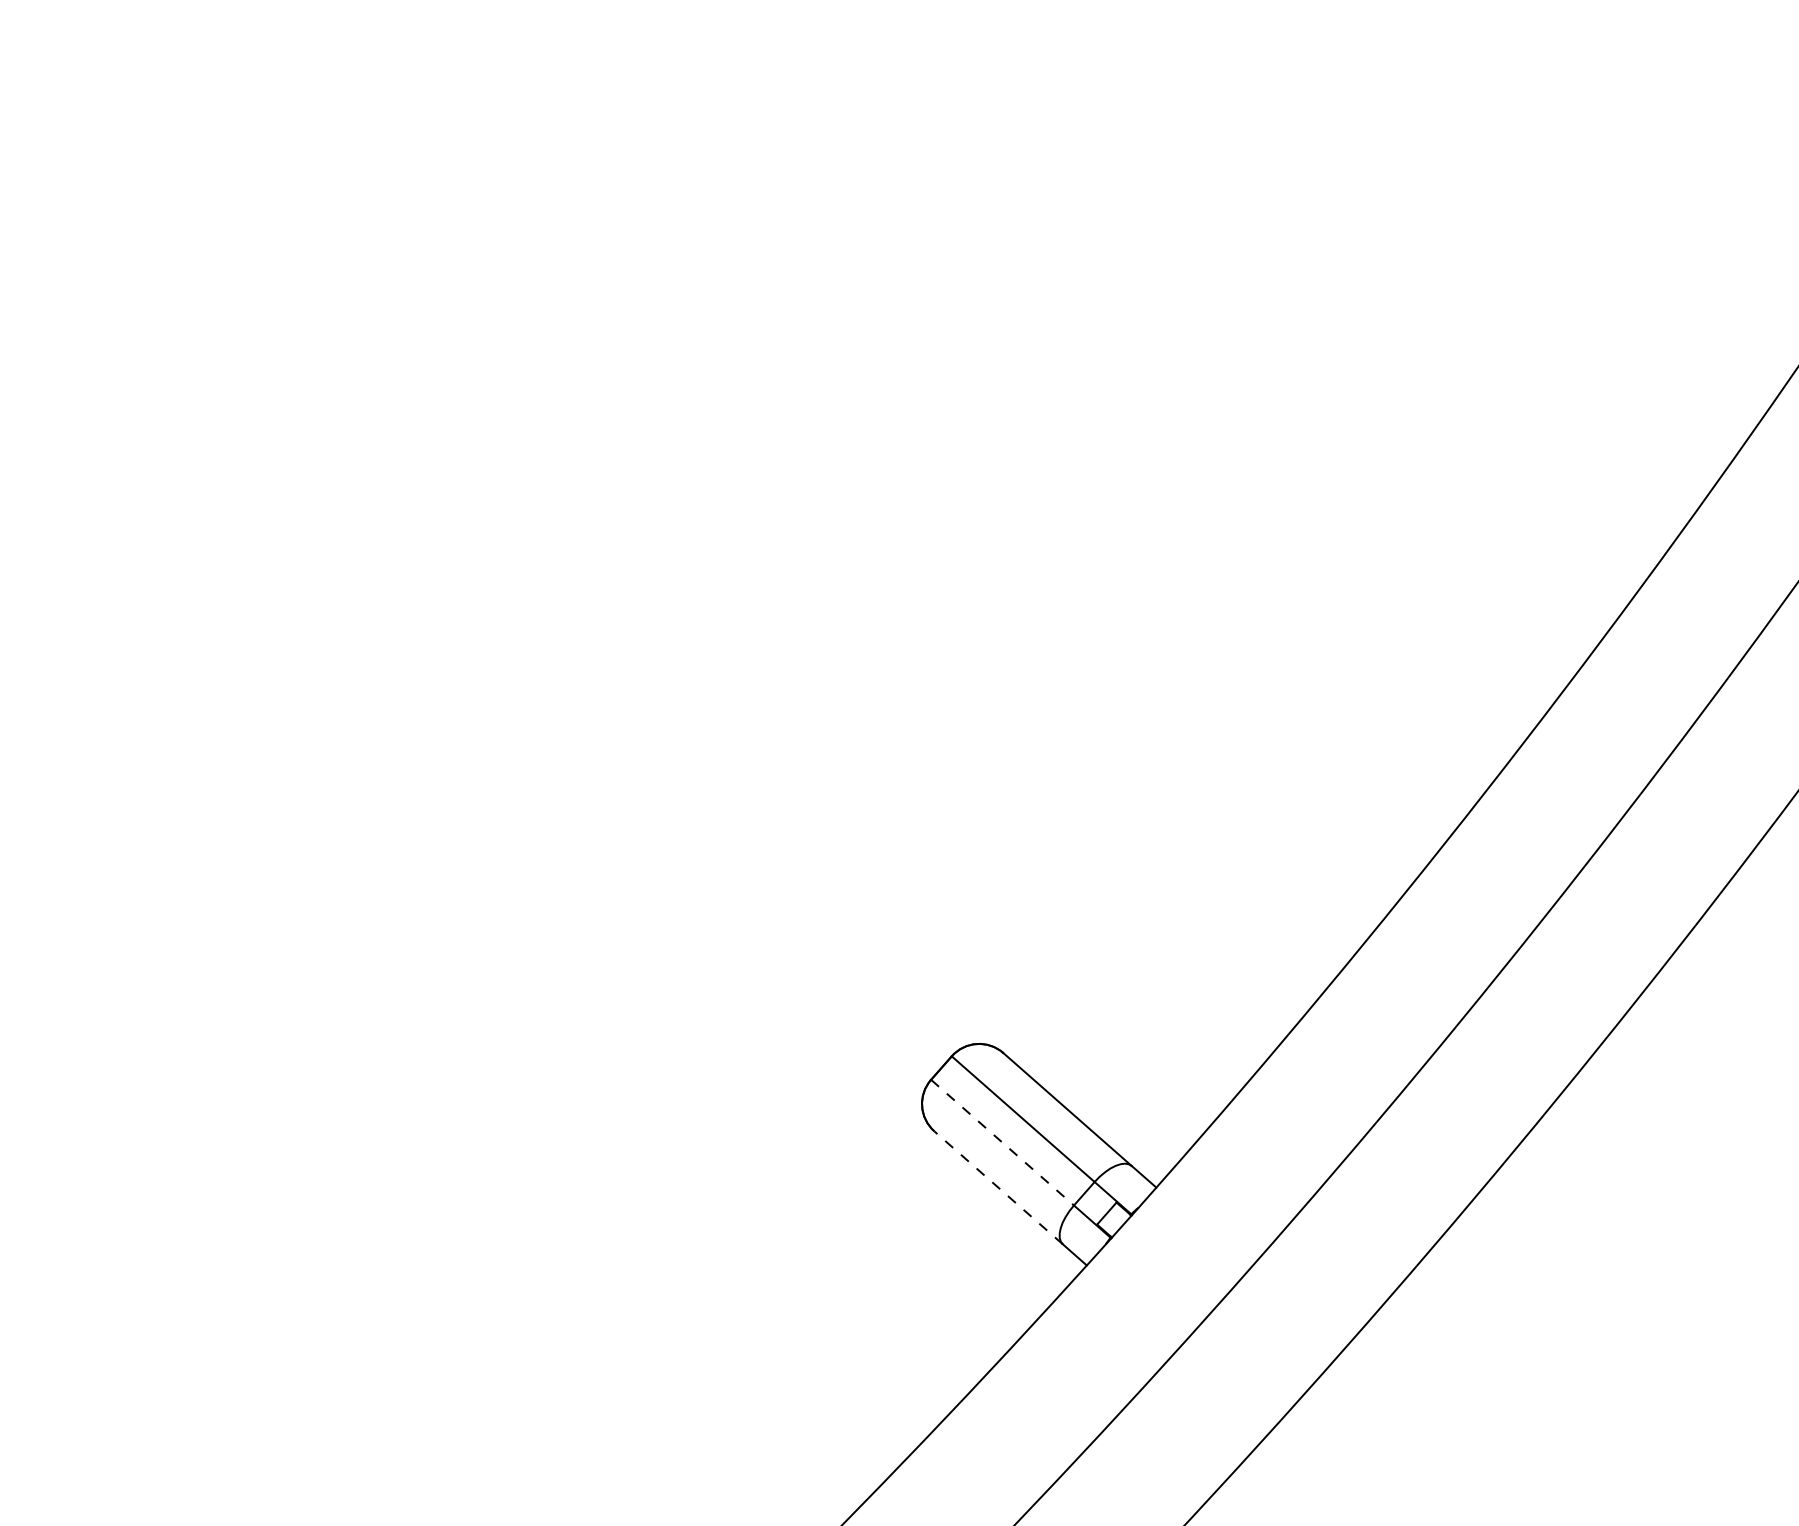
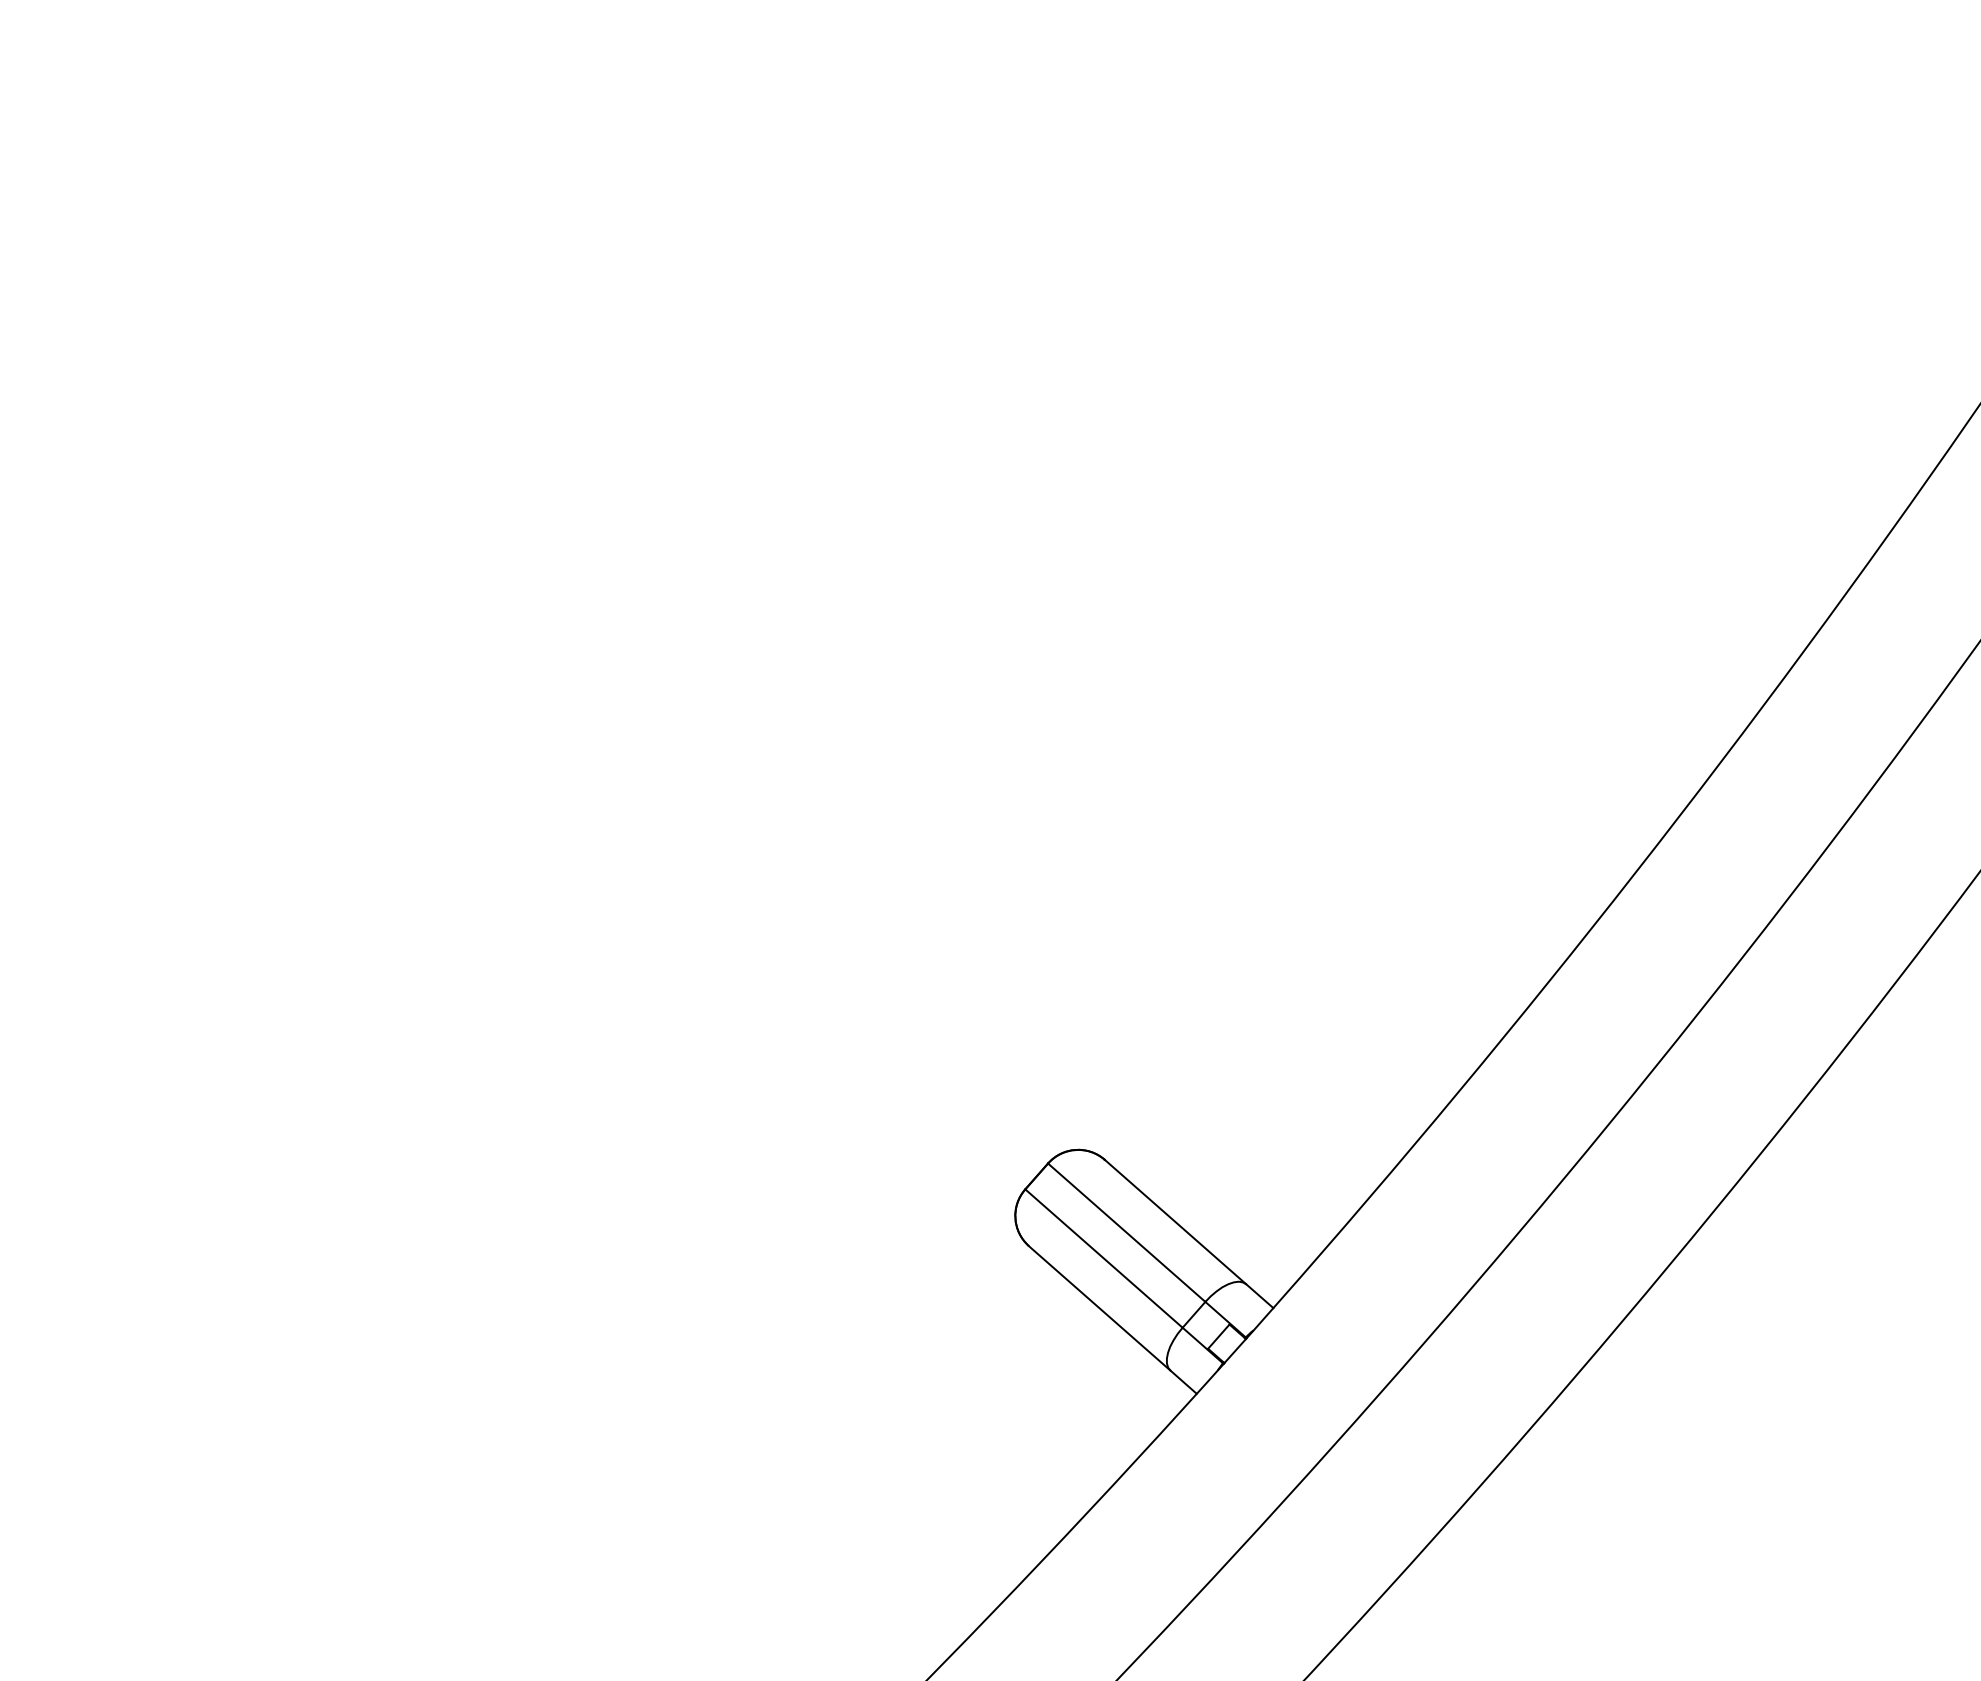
line: (1003, 1142) -> (1104, 1258), dashed -> solid
line: (998, 1187) -> (1099, 1308), dashed -> solid

